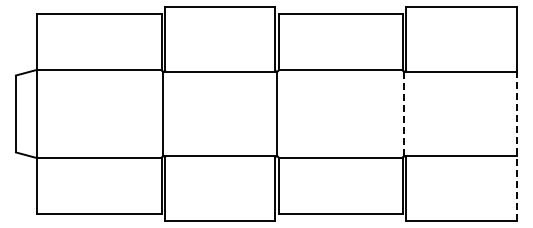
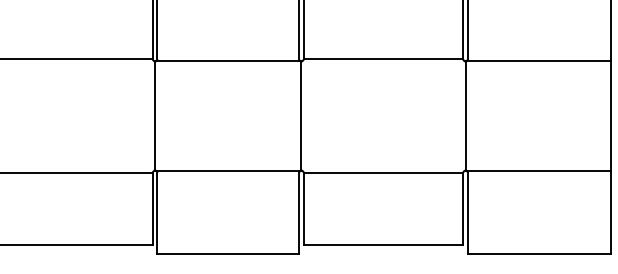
line: (404, 114) -> (465, 116), dashed -> solid
line: (517, 146) -> (611, 157), dashed -> solid

